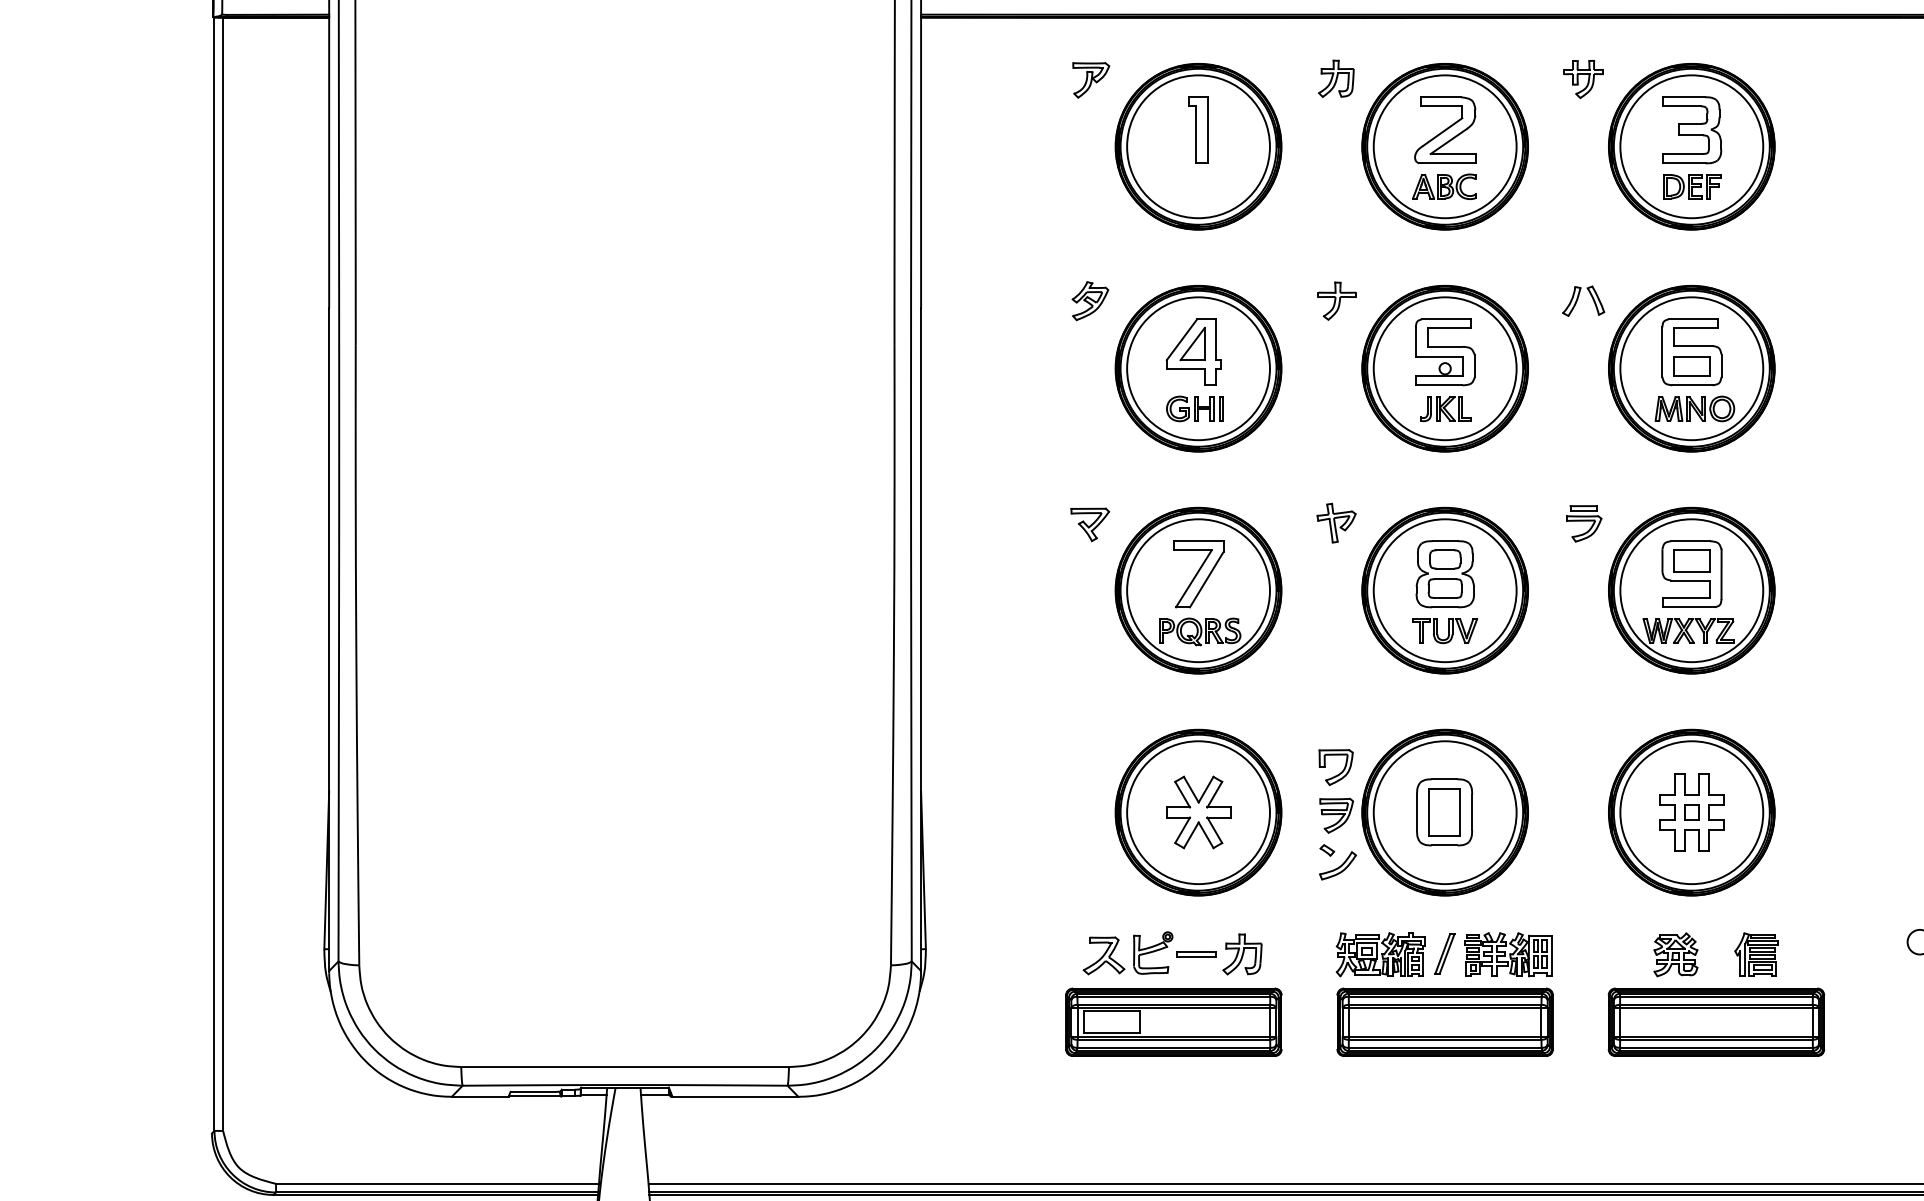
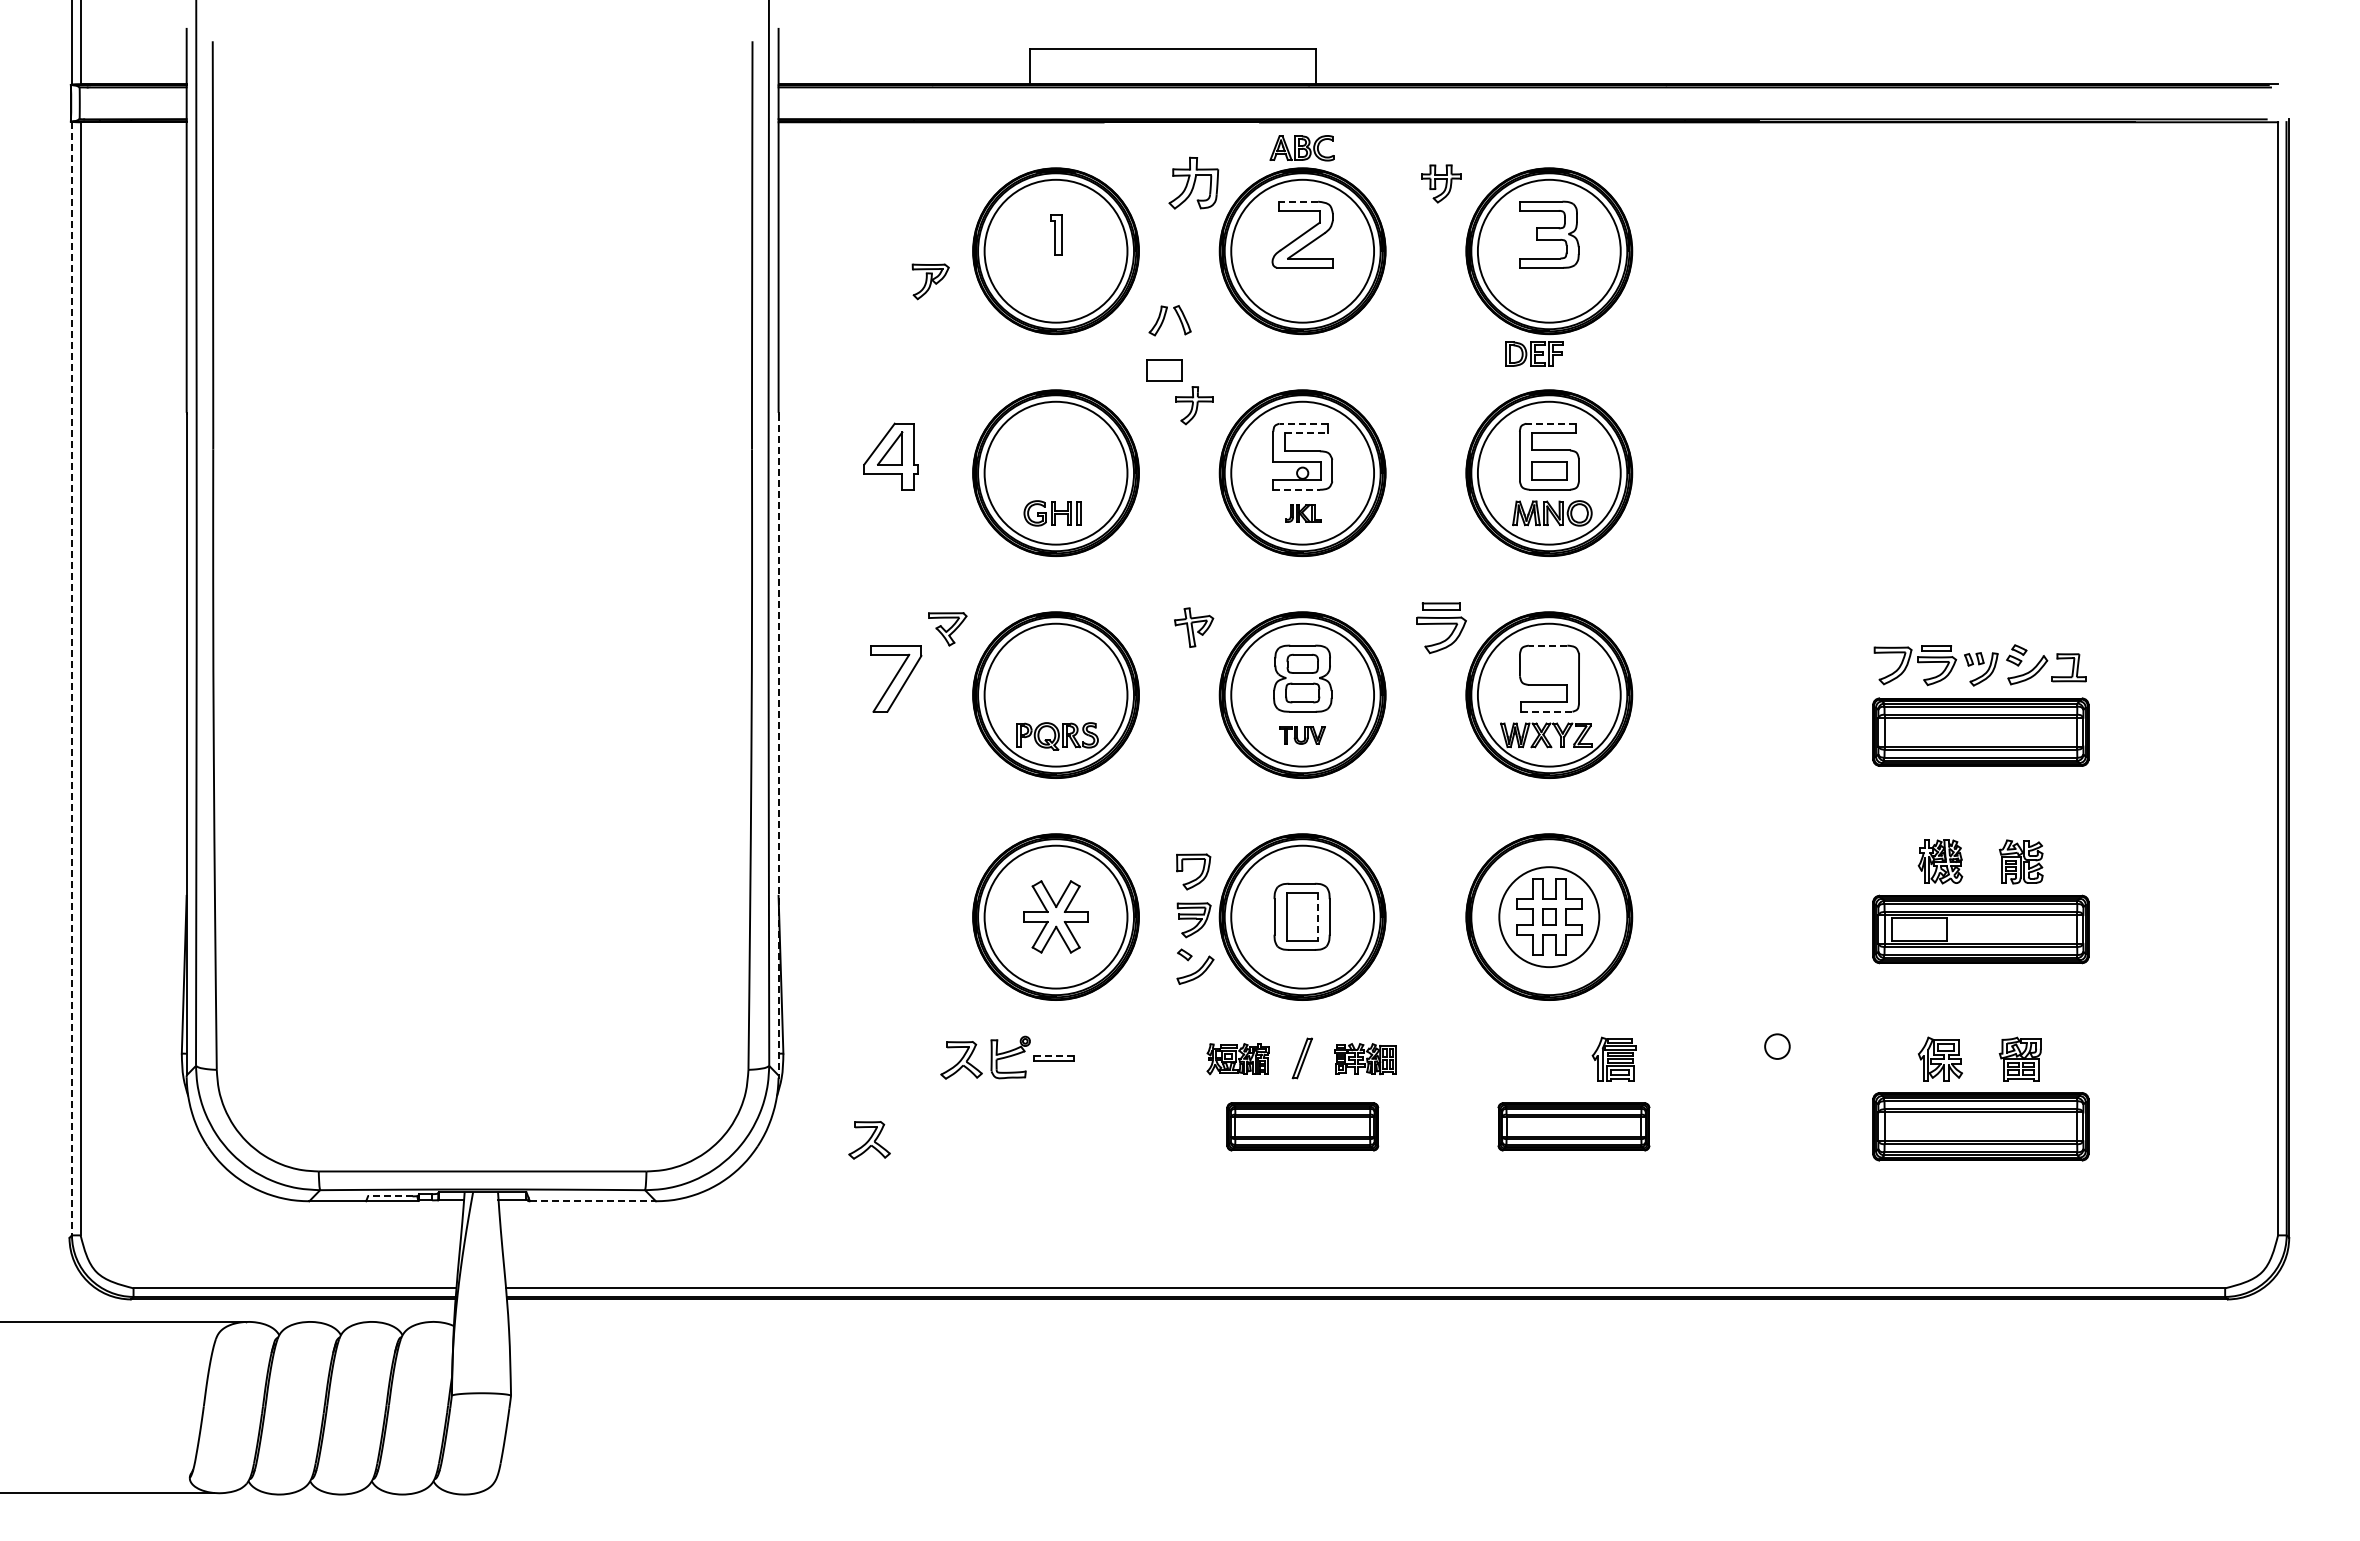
part: (1336, 79) -> (1193, 183), size x1.4
part: (1091, 80) -> (930, 281), moved
line: (1441, 97) -> (1298, 201), solid -> dashed
part: (1199, 130) -> (1056, 234), size x0.6
part: (1692, 186) -> (1534, 353), moved
part: (1444, 187) -> (1301, 148), moved
part: (1090, 301) -> (947, 405), removed
part: (1583, 301) -> (1169, 320), moved
line: (1446, 319) -> (1303, 423), solid -> dashed
line: (1694, 319) -> (1551, 423), solid -> dashed
line: (1449, 328) -> (1306, 432), solid -> dashed
part: (1193, 352) -> (890, 456), moved
line: (1440, 385) -> (1297, 489), solid -> dashed
part: (1446, 409) -> (1303, 513), size x0.7
part: (1584, 524) -> (1441, 628), size x1.4
line: (1690, 541) -> (1547, 645), solid -> dashed
part: (1692, 561) -> (1164, 370), moved
line: (214, 574) -> (71, 678), solid -> dashed
part: (1199, 574) -> (896, 678), moved
line: (1689, 607) -> (1546, 711), solid -> dashed
part: (1445, 631) -> (1302, 735), size x0.7
line: (921, 640) -> (778, 744), solid -> dashed
line: (1460, 812) -> (1317, 916), solid -> dashed
circle: (1691, 812) -> (1548, 916), size x0.7
line: (1196, 952) -> (1053, 1056), solid -> dashed
part: (1242, 954) -> (1099, 1058), removed
part: (1381, 954) -> (1238, 1058), size x0.7
part: (1508, 954) -> (1365, 1058), size x0.7
part: (1675, 954) -> (1532, 1058), removed
part: (1174, 1022) -> (1031, 1126), removed
part: (1445, 1022) -> (1302, 1126), size x0.7
part: (1716, 1022) -> (1573, 1126), size x0.7
part: (1012, 1036) -> (869, 1140), added
line: (532, 1092) -> (389, 1196), solid -> dashed
line: (735, 1097) -> (592, 1201), solid -> dashed

